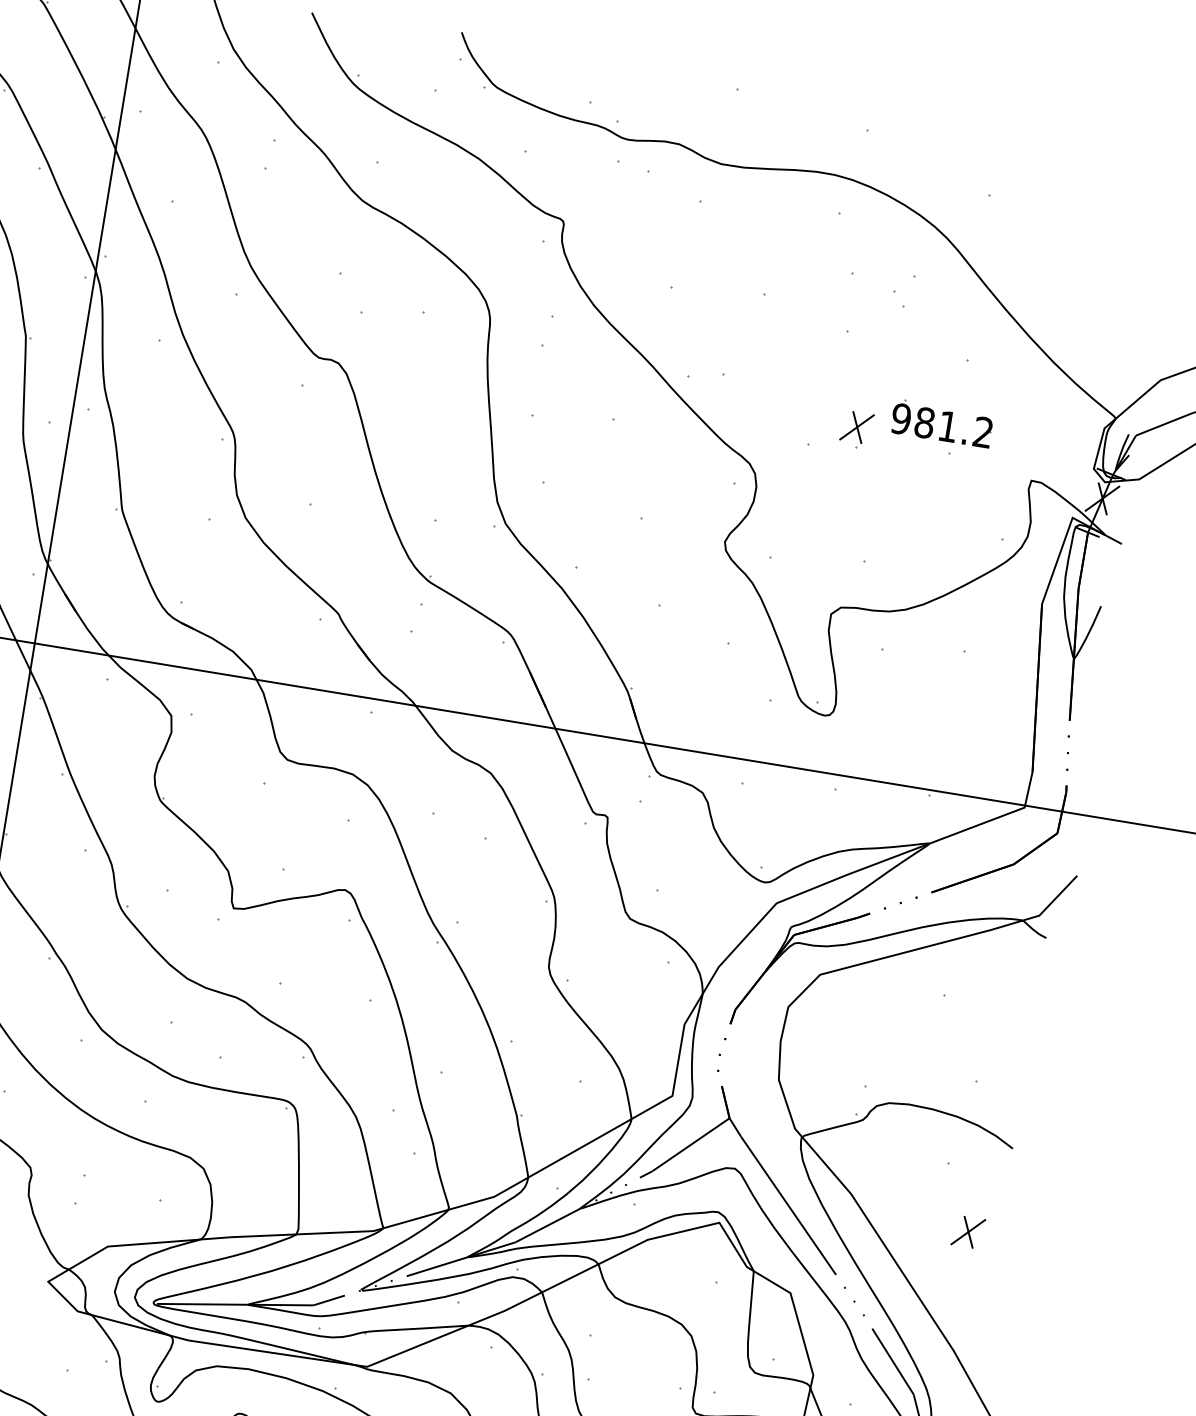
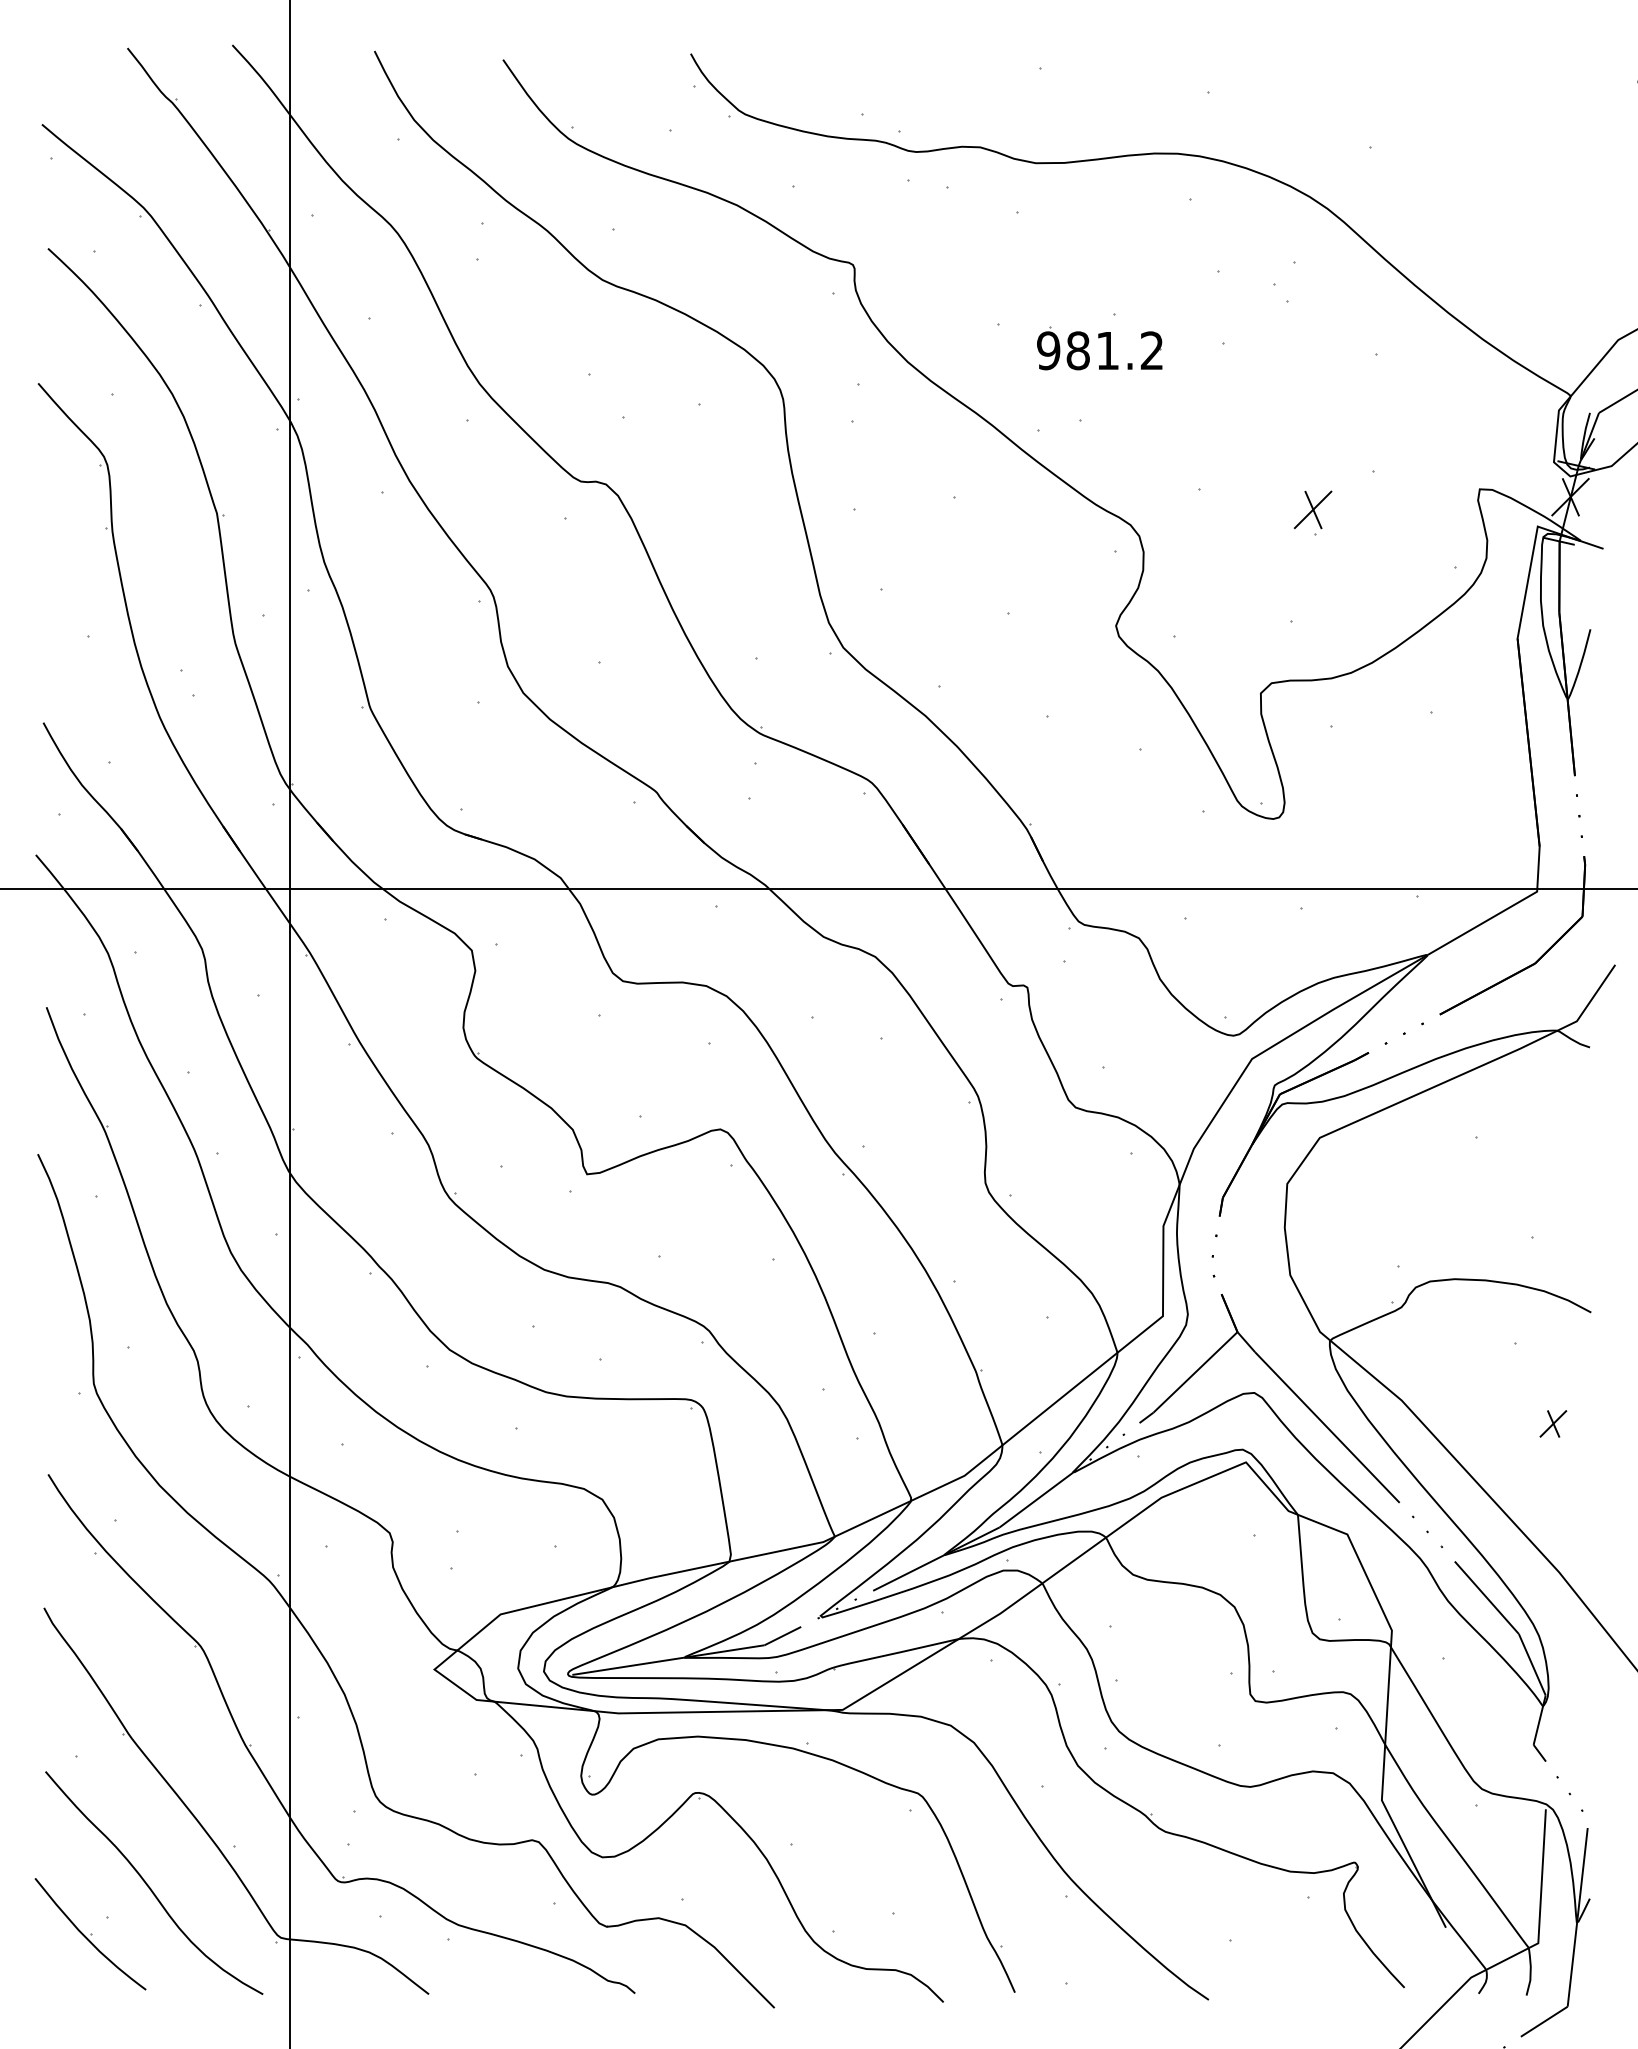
part: (947, 424) -> (1106, 348), moved
part: (856, 429) -> (1312, 512), moved
part: (968, 1231) -> (1553, 1423), size x0.7

